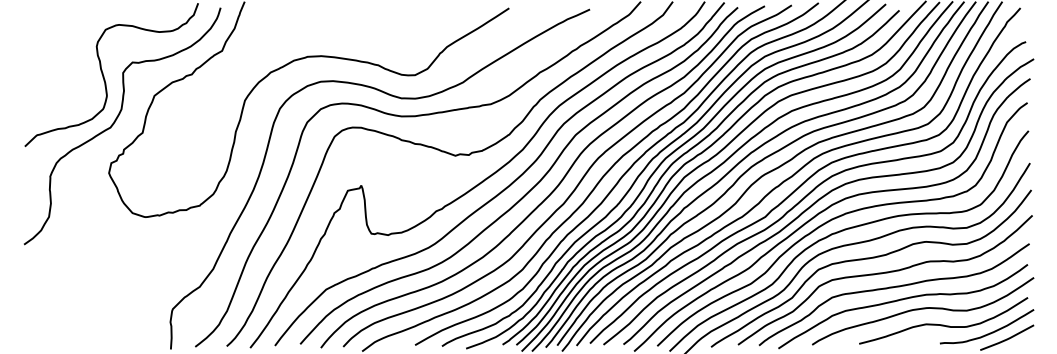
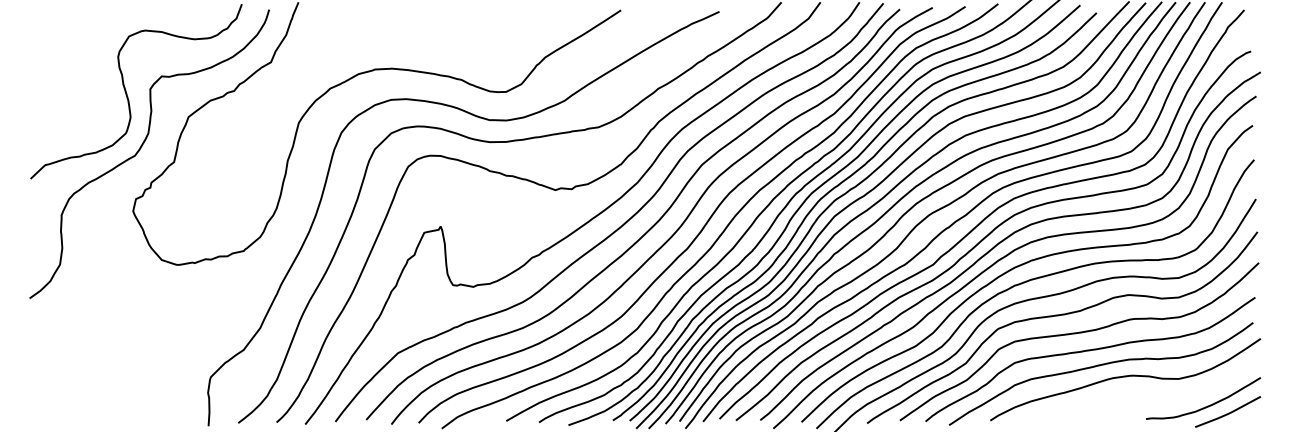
curve: (941, 324) -> (1147, 395), removed

